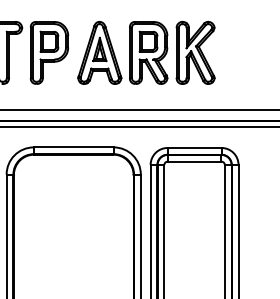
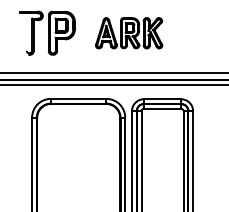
part: (145, 51) -> (128, 32), size x0.7

